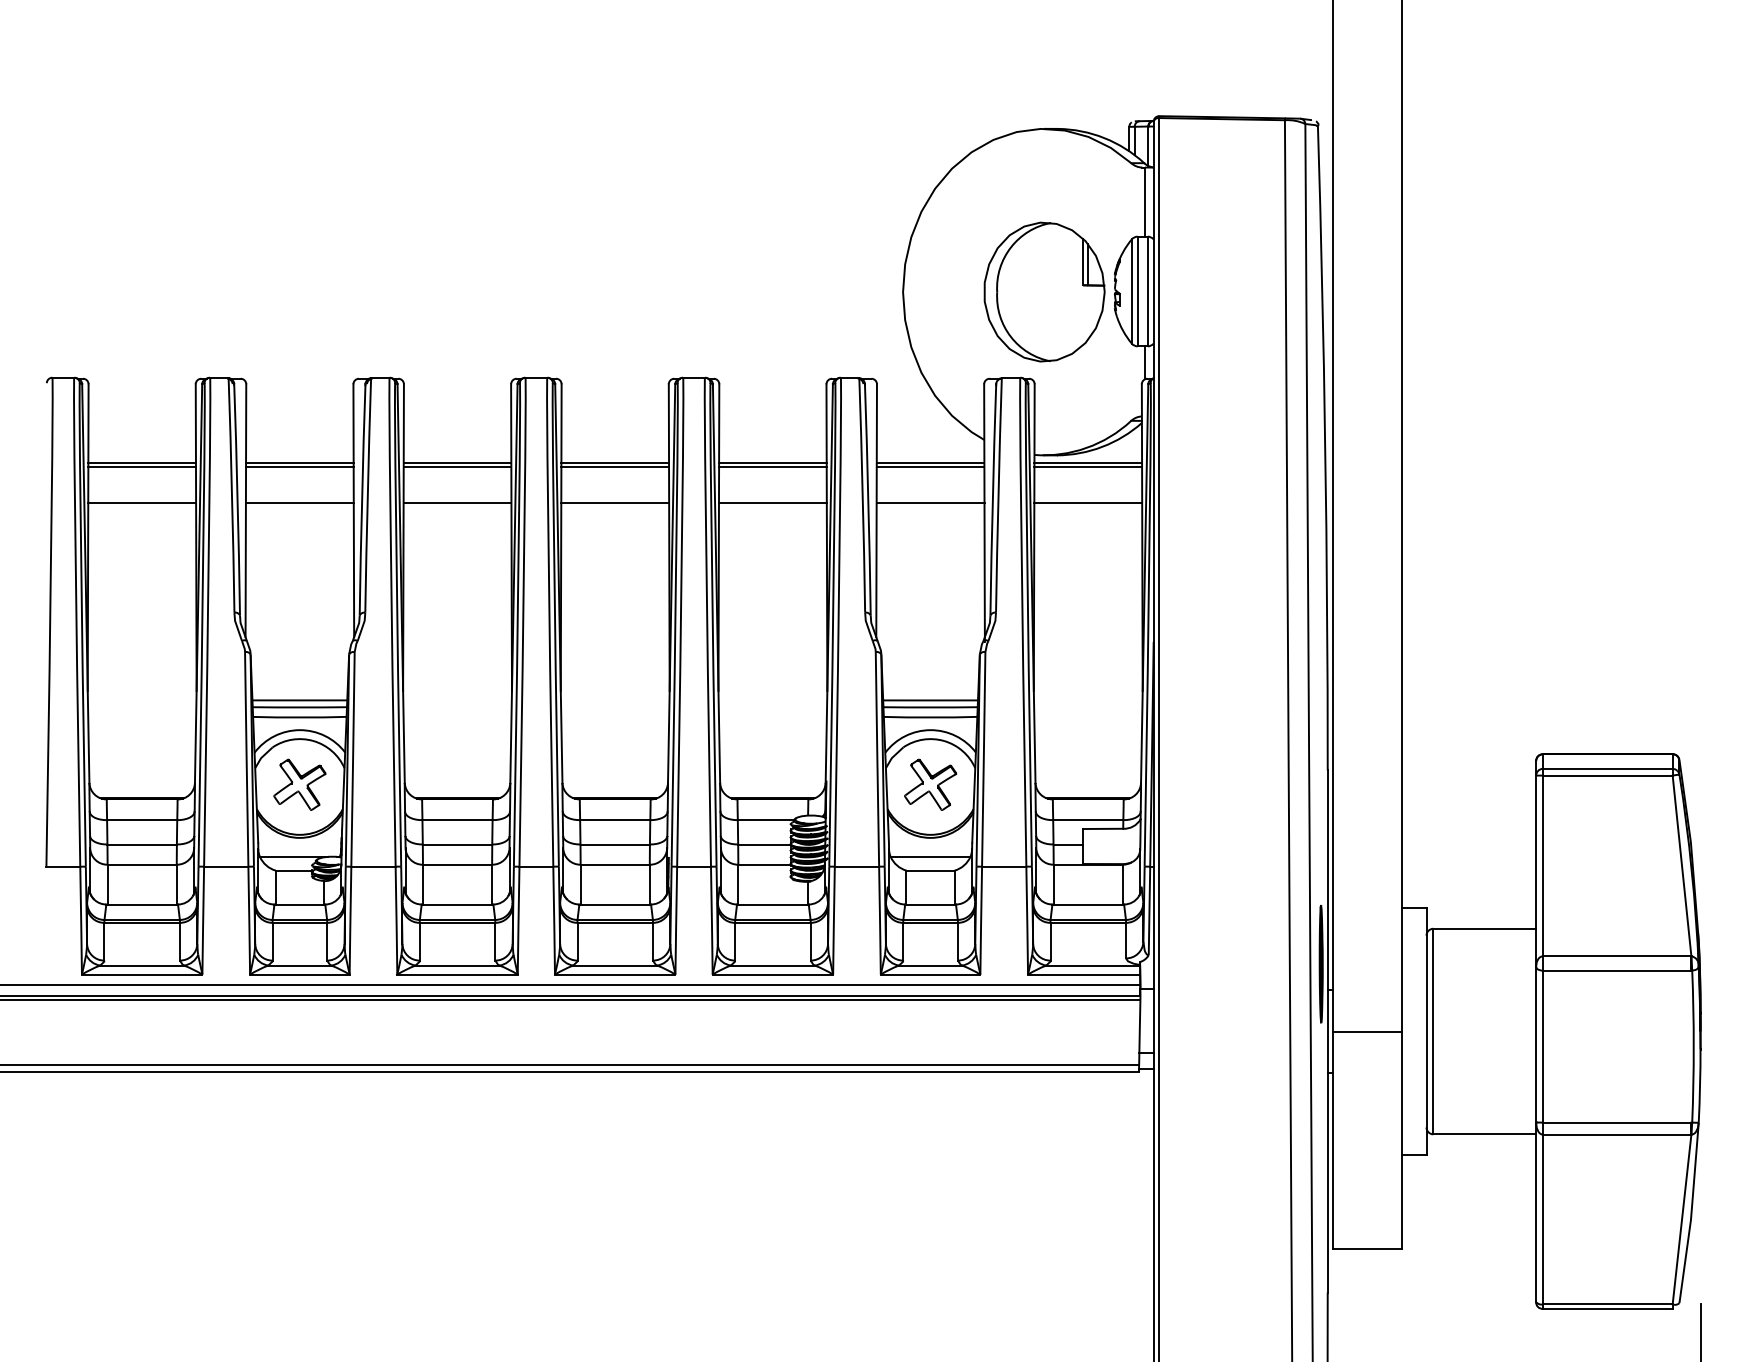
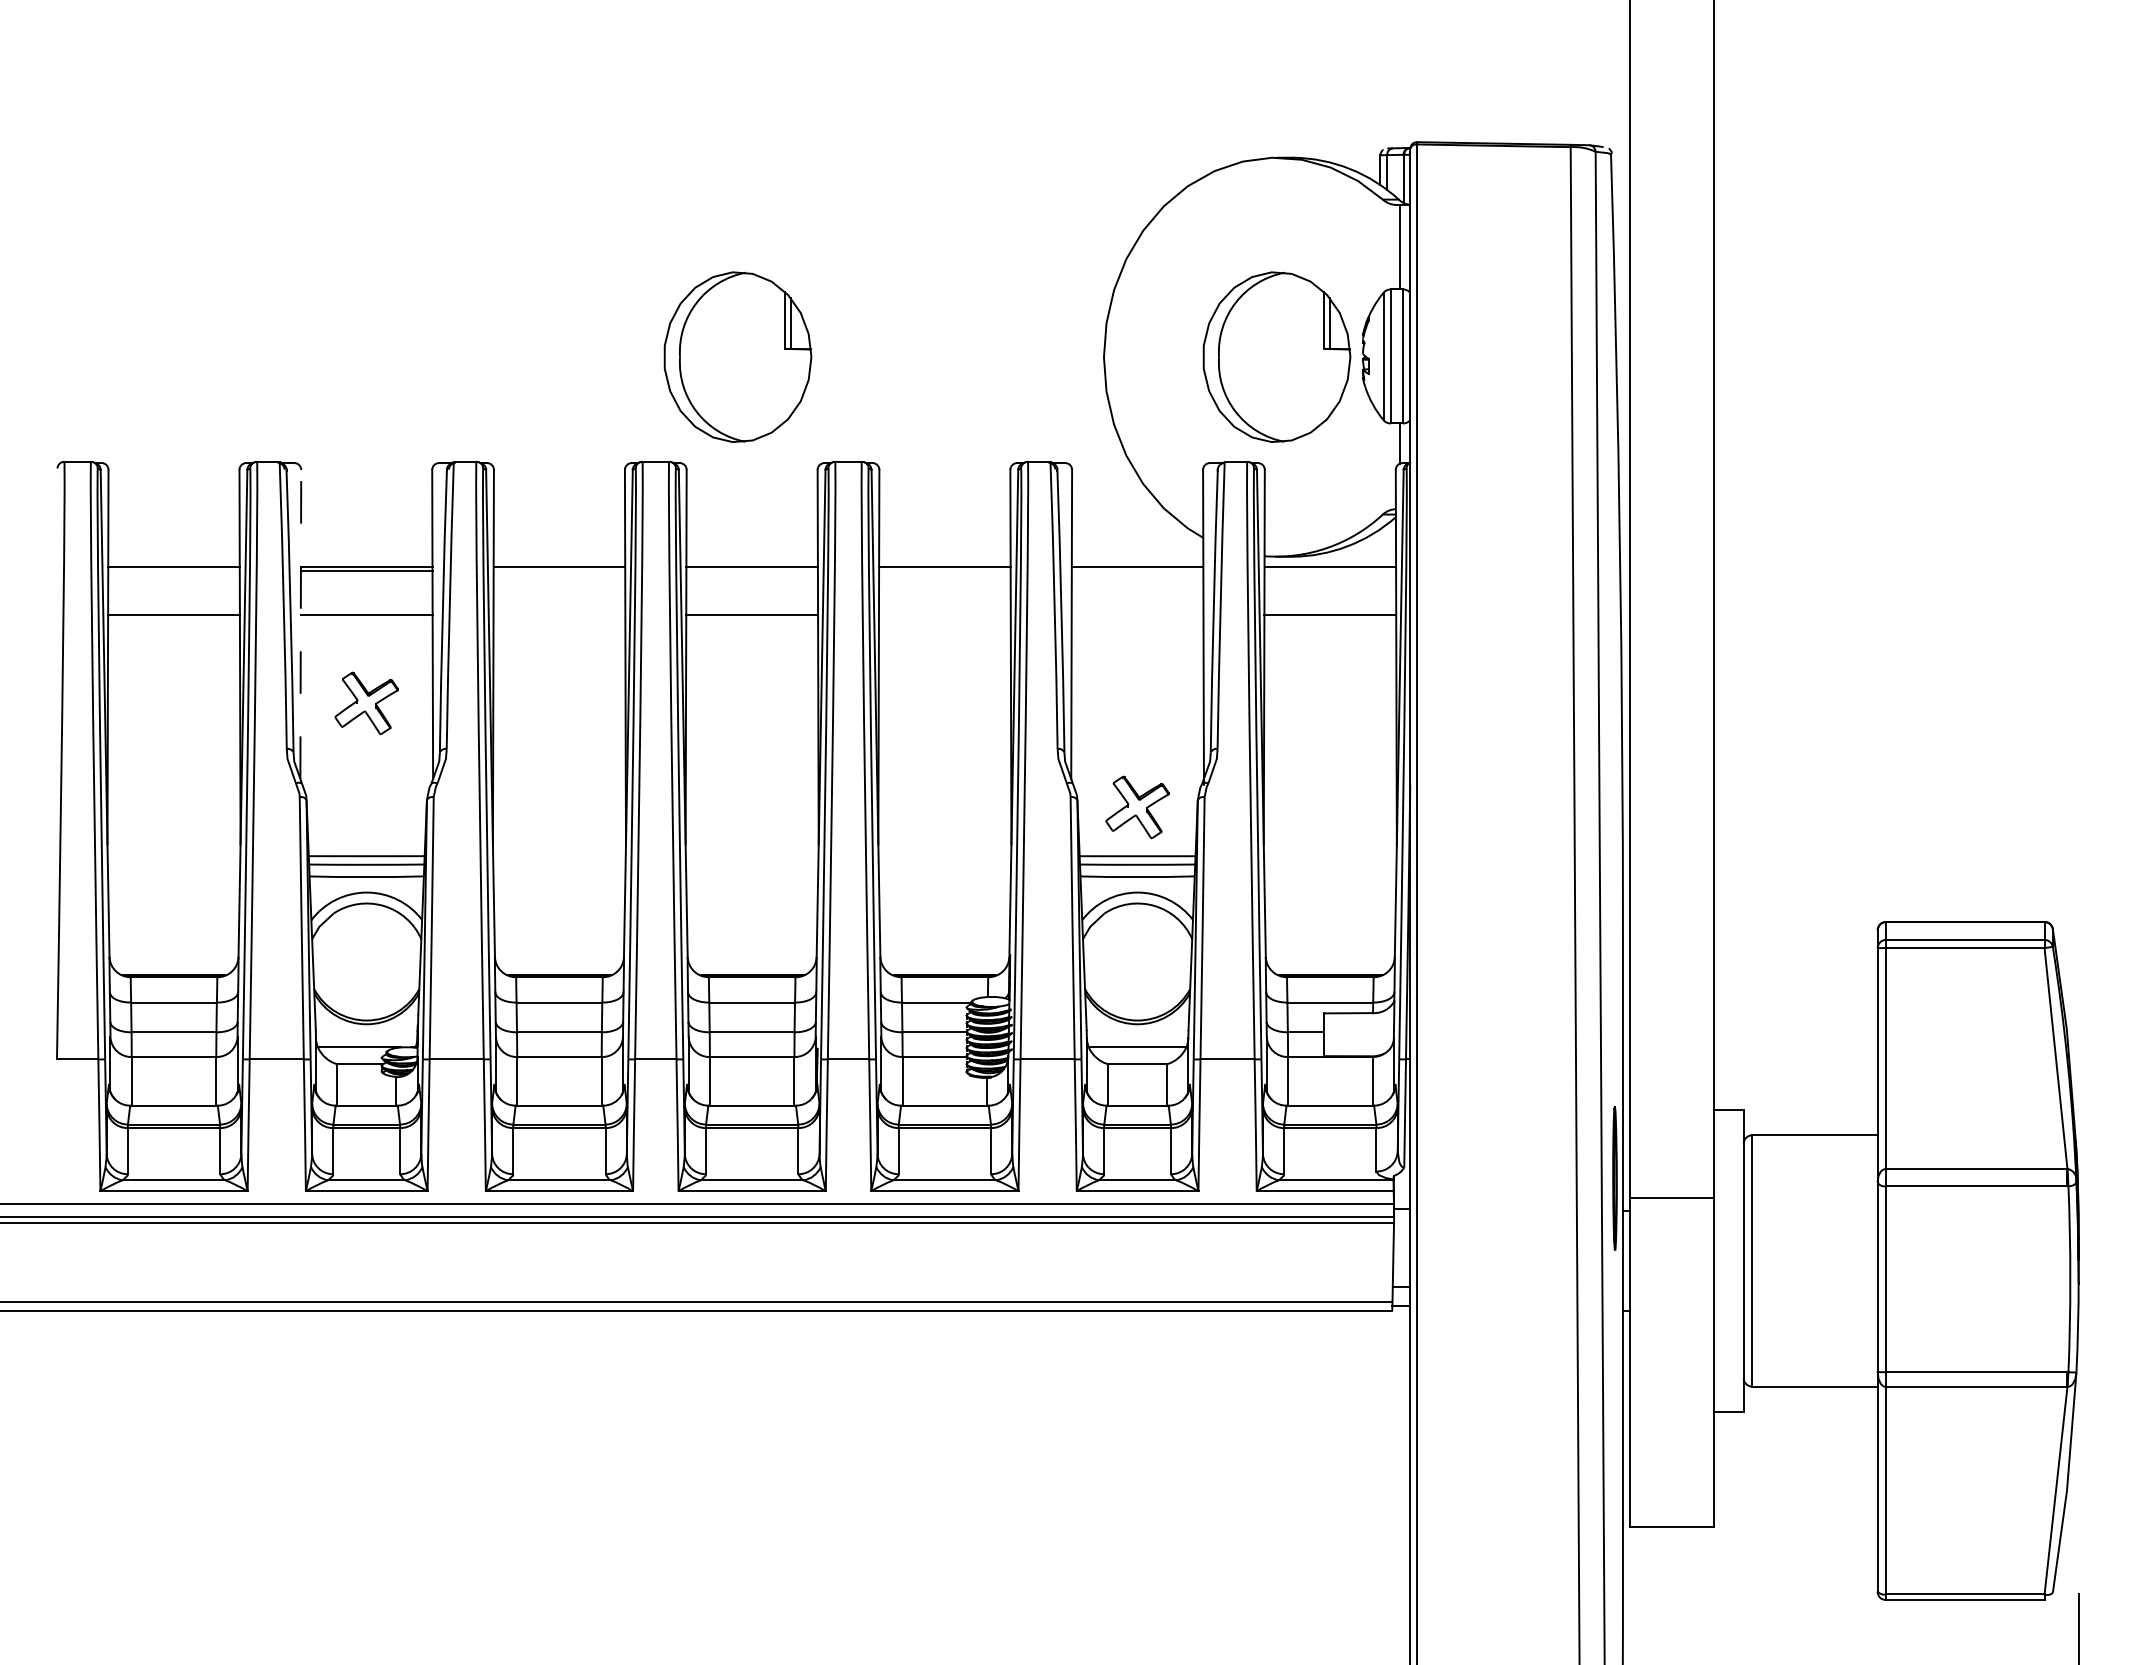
part: (603, 291) -> (737, 356), added
line: (141, 466) -> (173, 570), removed
line: (457, 466) -> (559, 570), removed
line: (614, 466) -> (751, 570), removed
line: (772, 466) -> (944, 570), removed
line: (930, 466) -> (1137, 570), removed
line: (1088, 466) -> (1330, 570), removed
line: (457, 502) -> (559, 614), removed
line: (772, 502) -> (944, 614), removed
line: (930, 502) -> (1137, 614), removed
line: (245, 509) -> (300, 623), solid -> dashed
part: (299, 784) -> (366, 703), moved
part: (930, 784) -> (1137, 807), moved
line: (1367, 1031) -> (1671, 1197), moved

